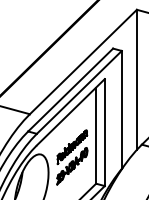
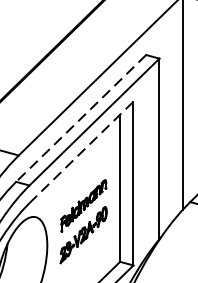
line: (70, 90) -> (80, 119), solid -> dashed
line: (70, 112) -> (80, 152), solid -> dashed

